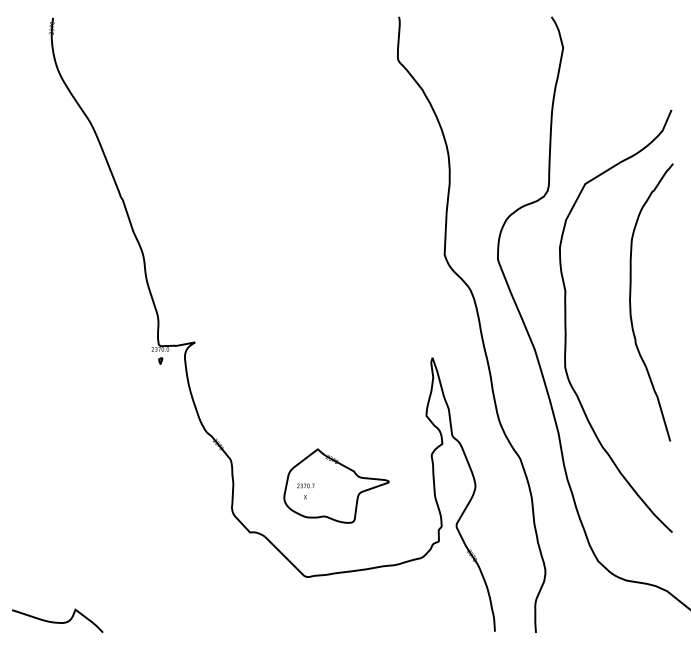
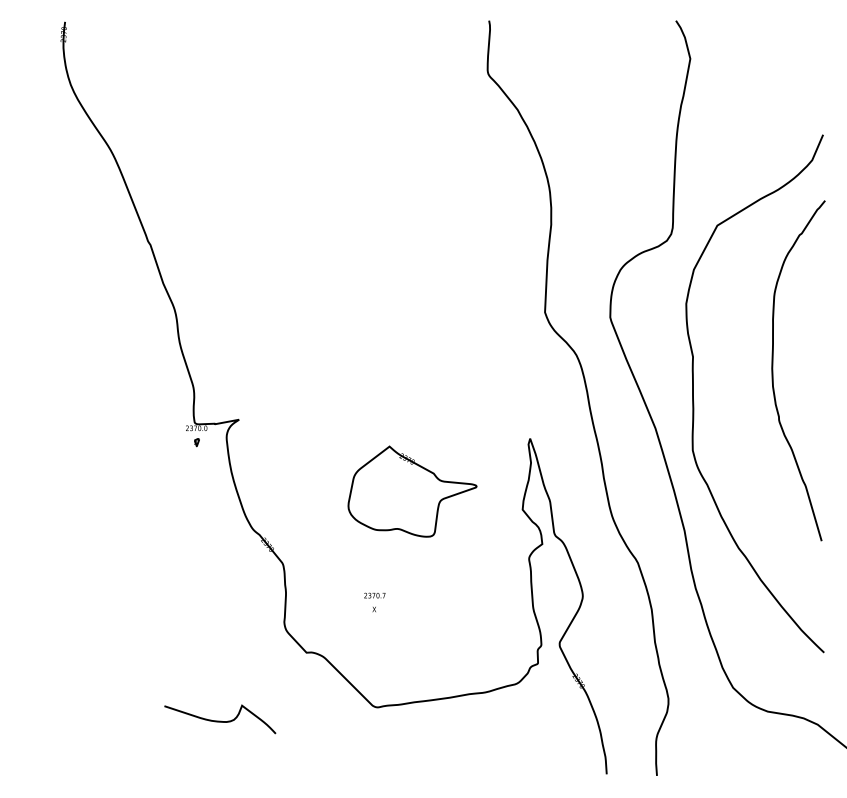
part: (336, 485) -> (412, 490), moved
curve: (57, 621) -> (220, 720), moved

